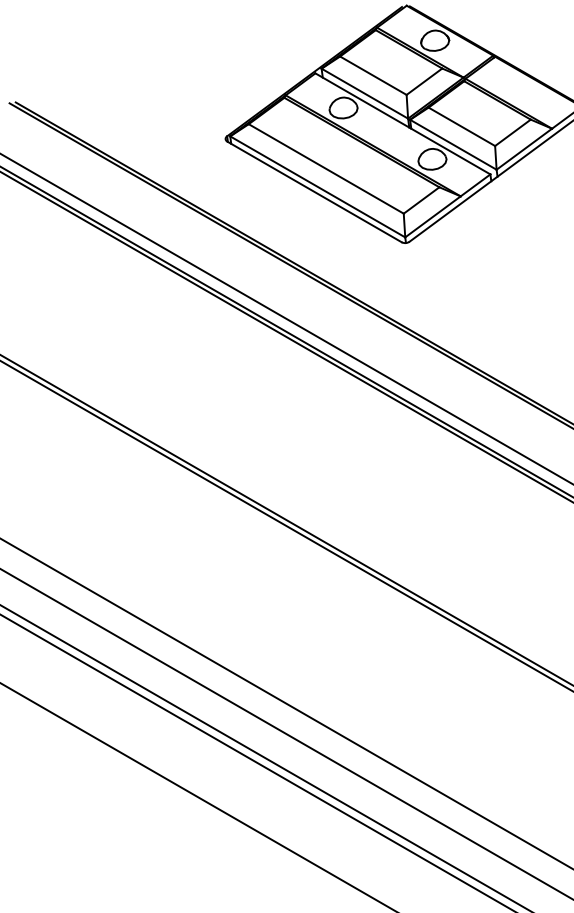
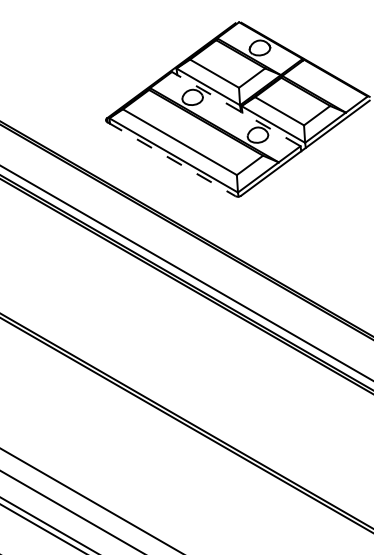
line: (402, 123) -> (235, 108), solid -> dashed
line: (314, 191) -> (171, 158), solid -> dashed

